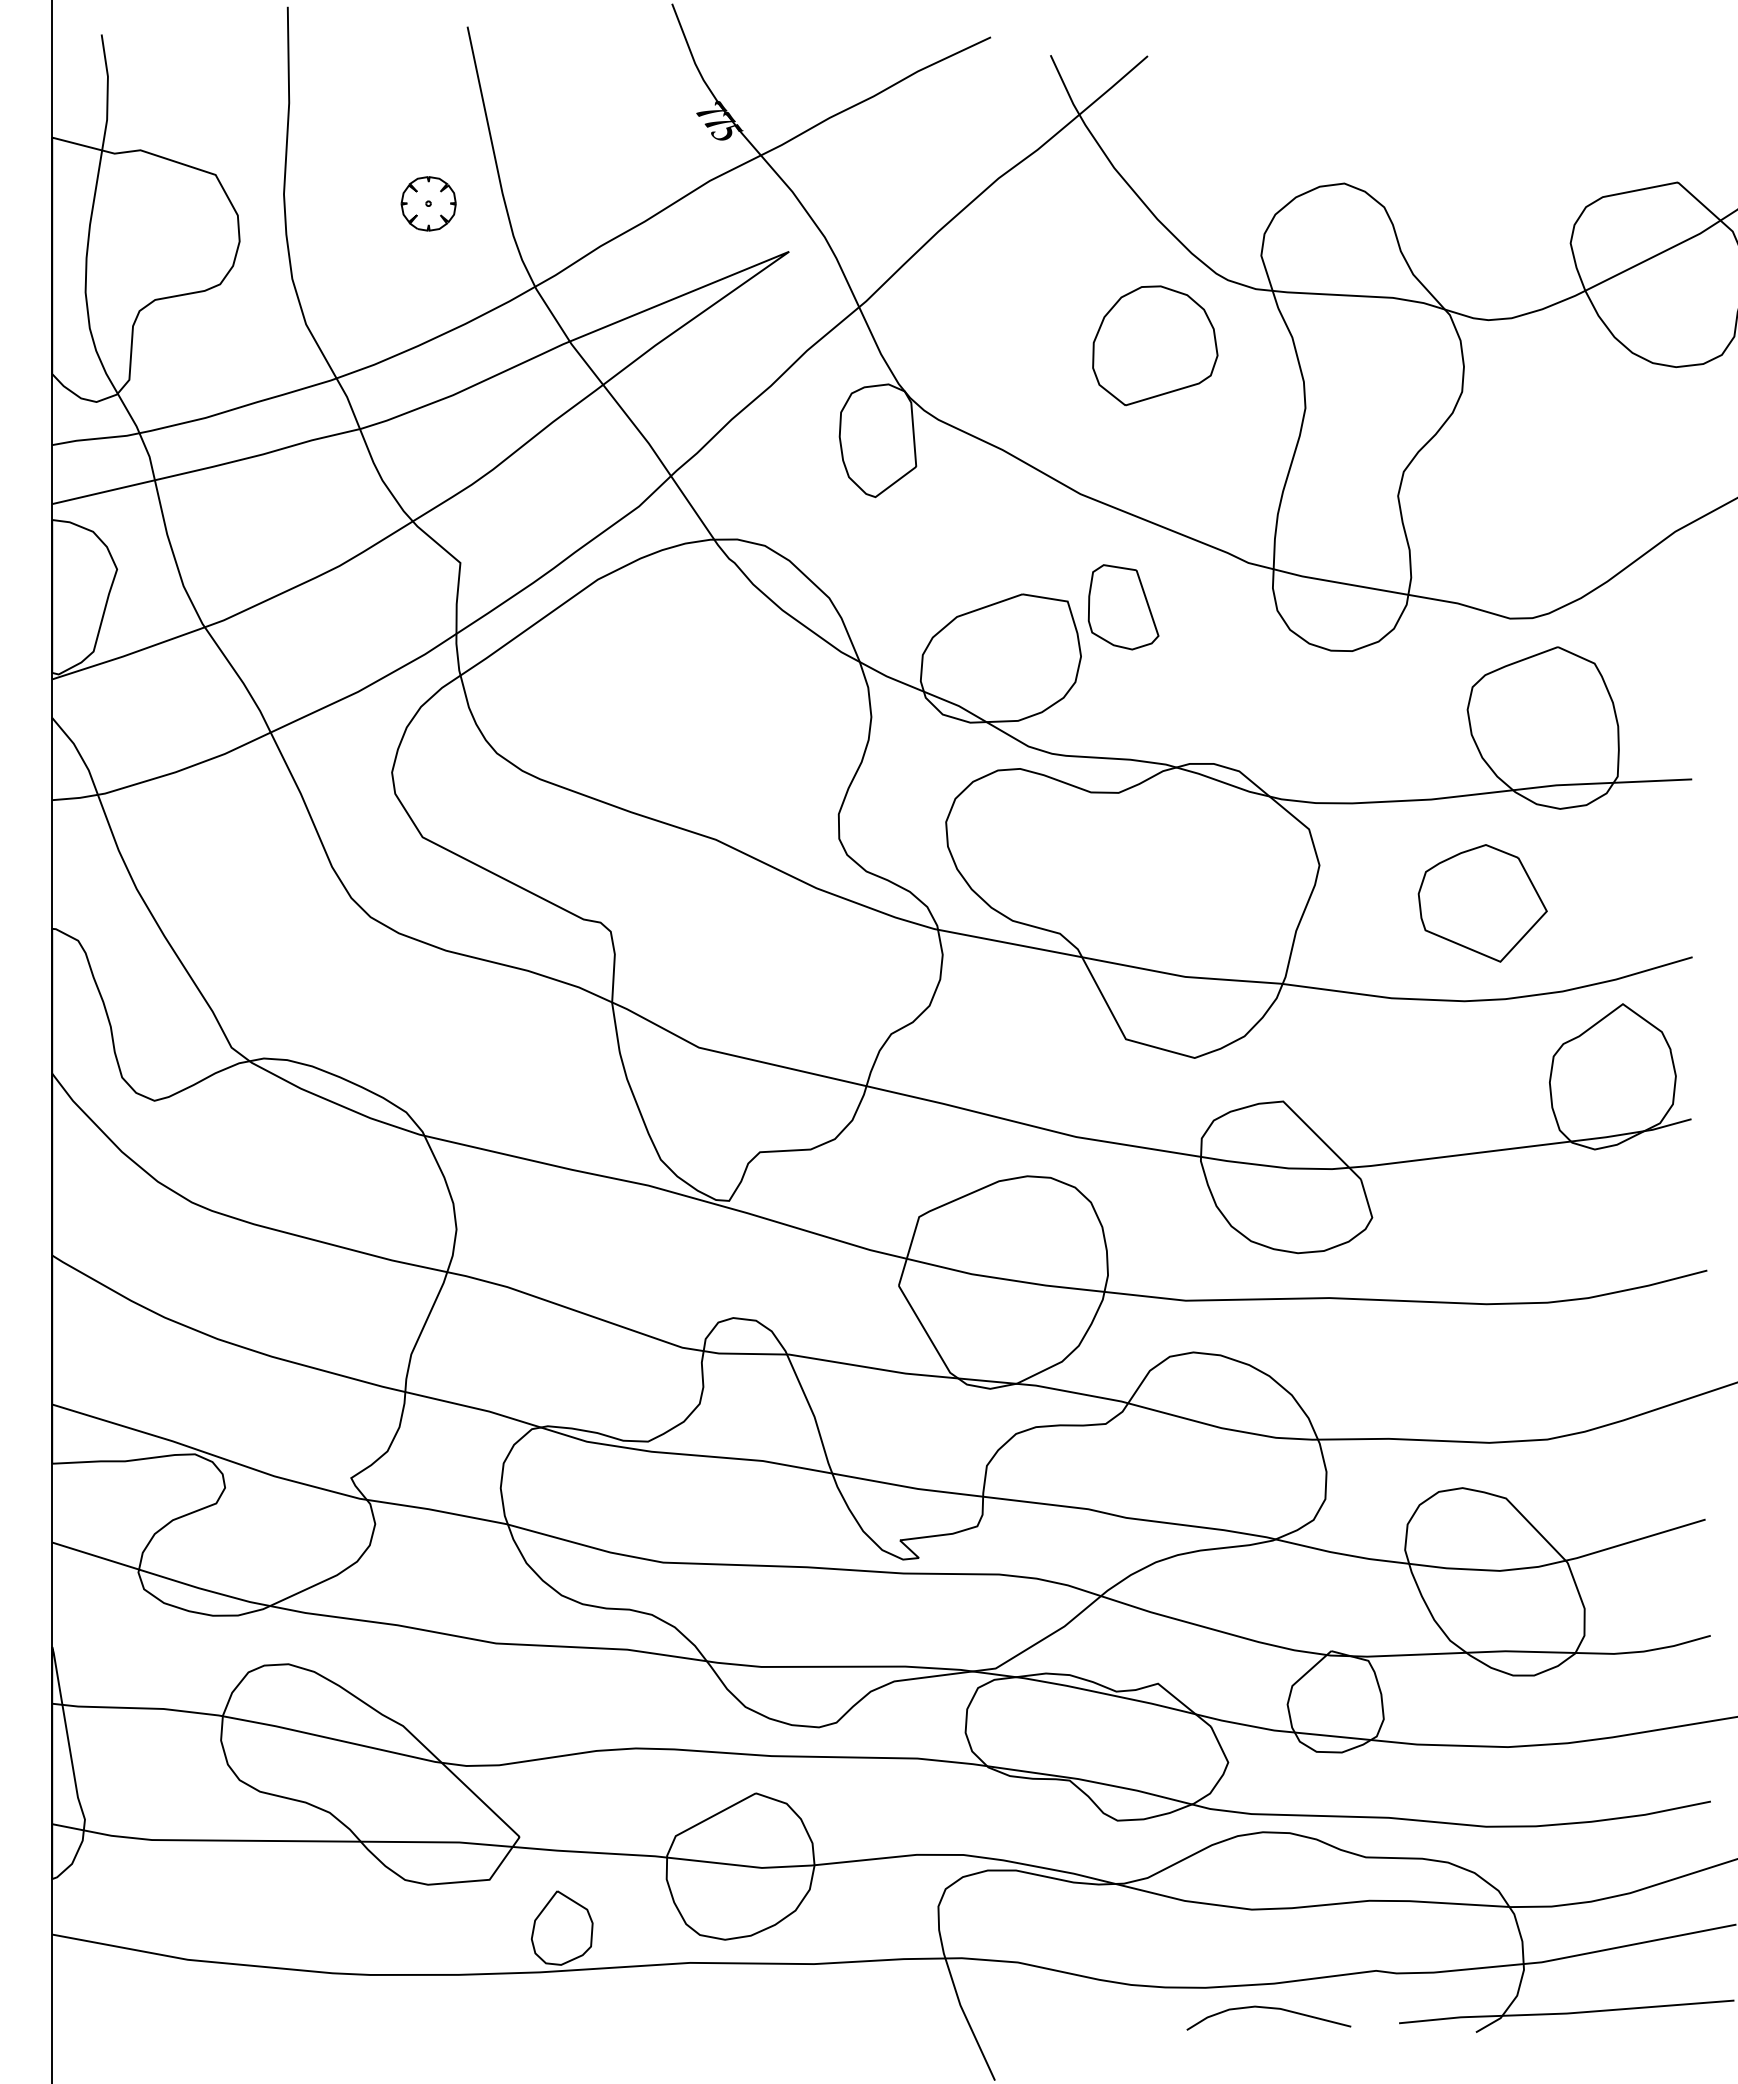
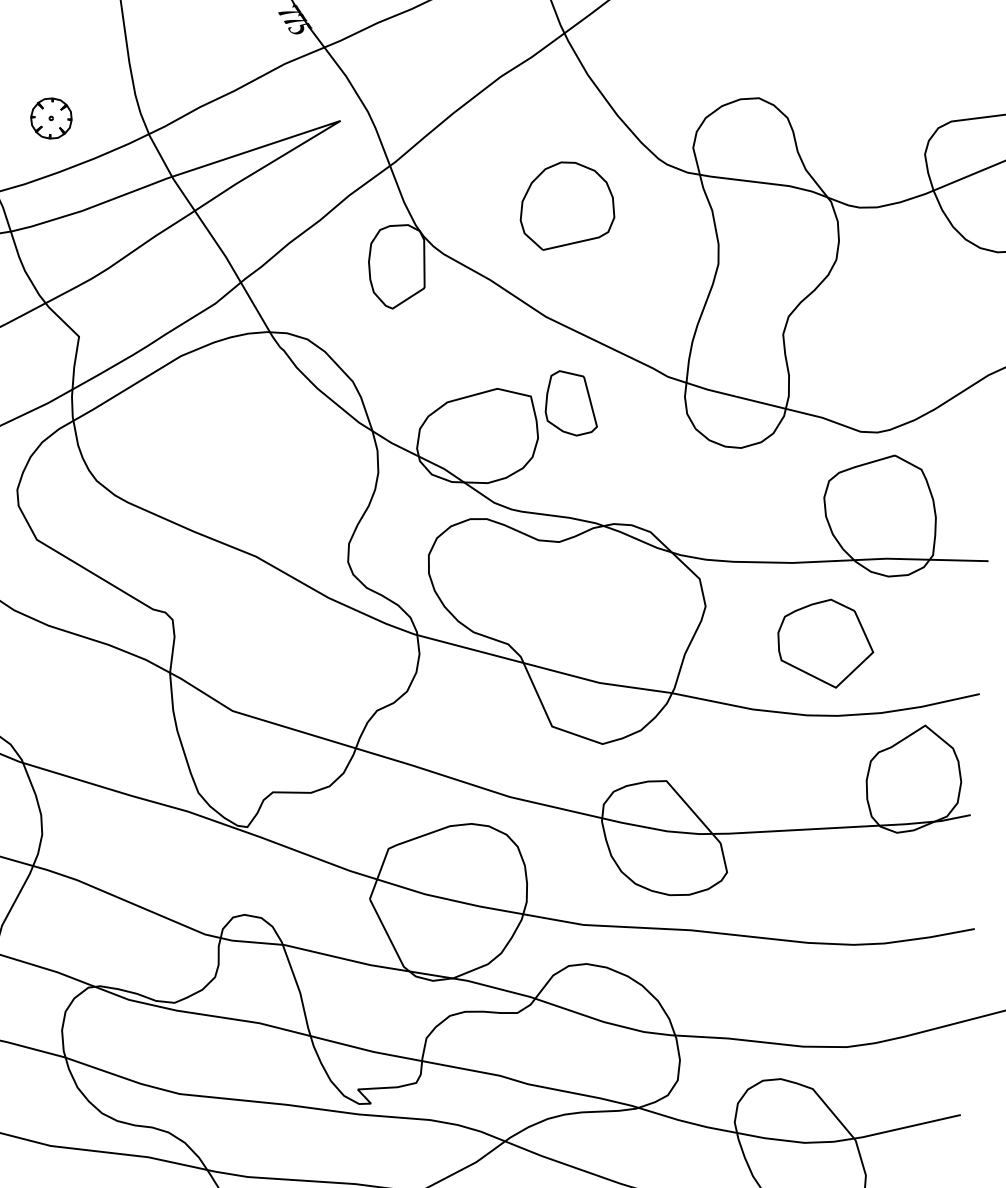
part: (428, 203) -> (51, 118), moved
part: (1155, 345) -> (568, 206), moved

